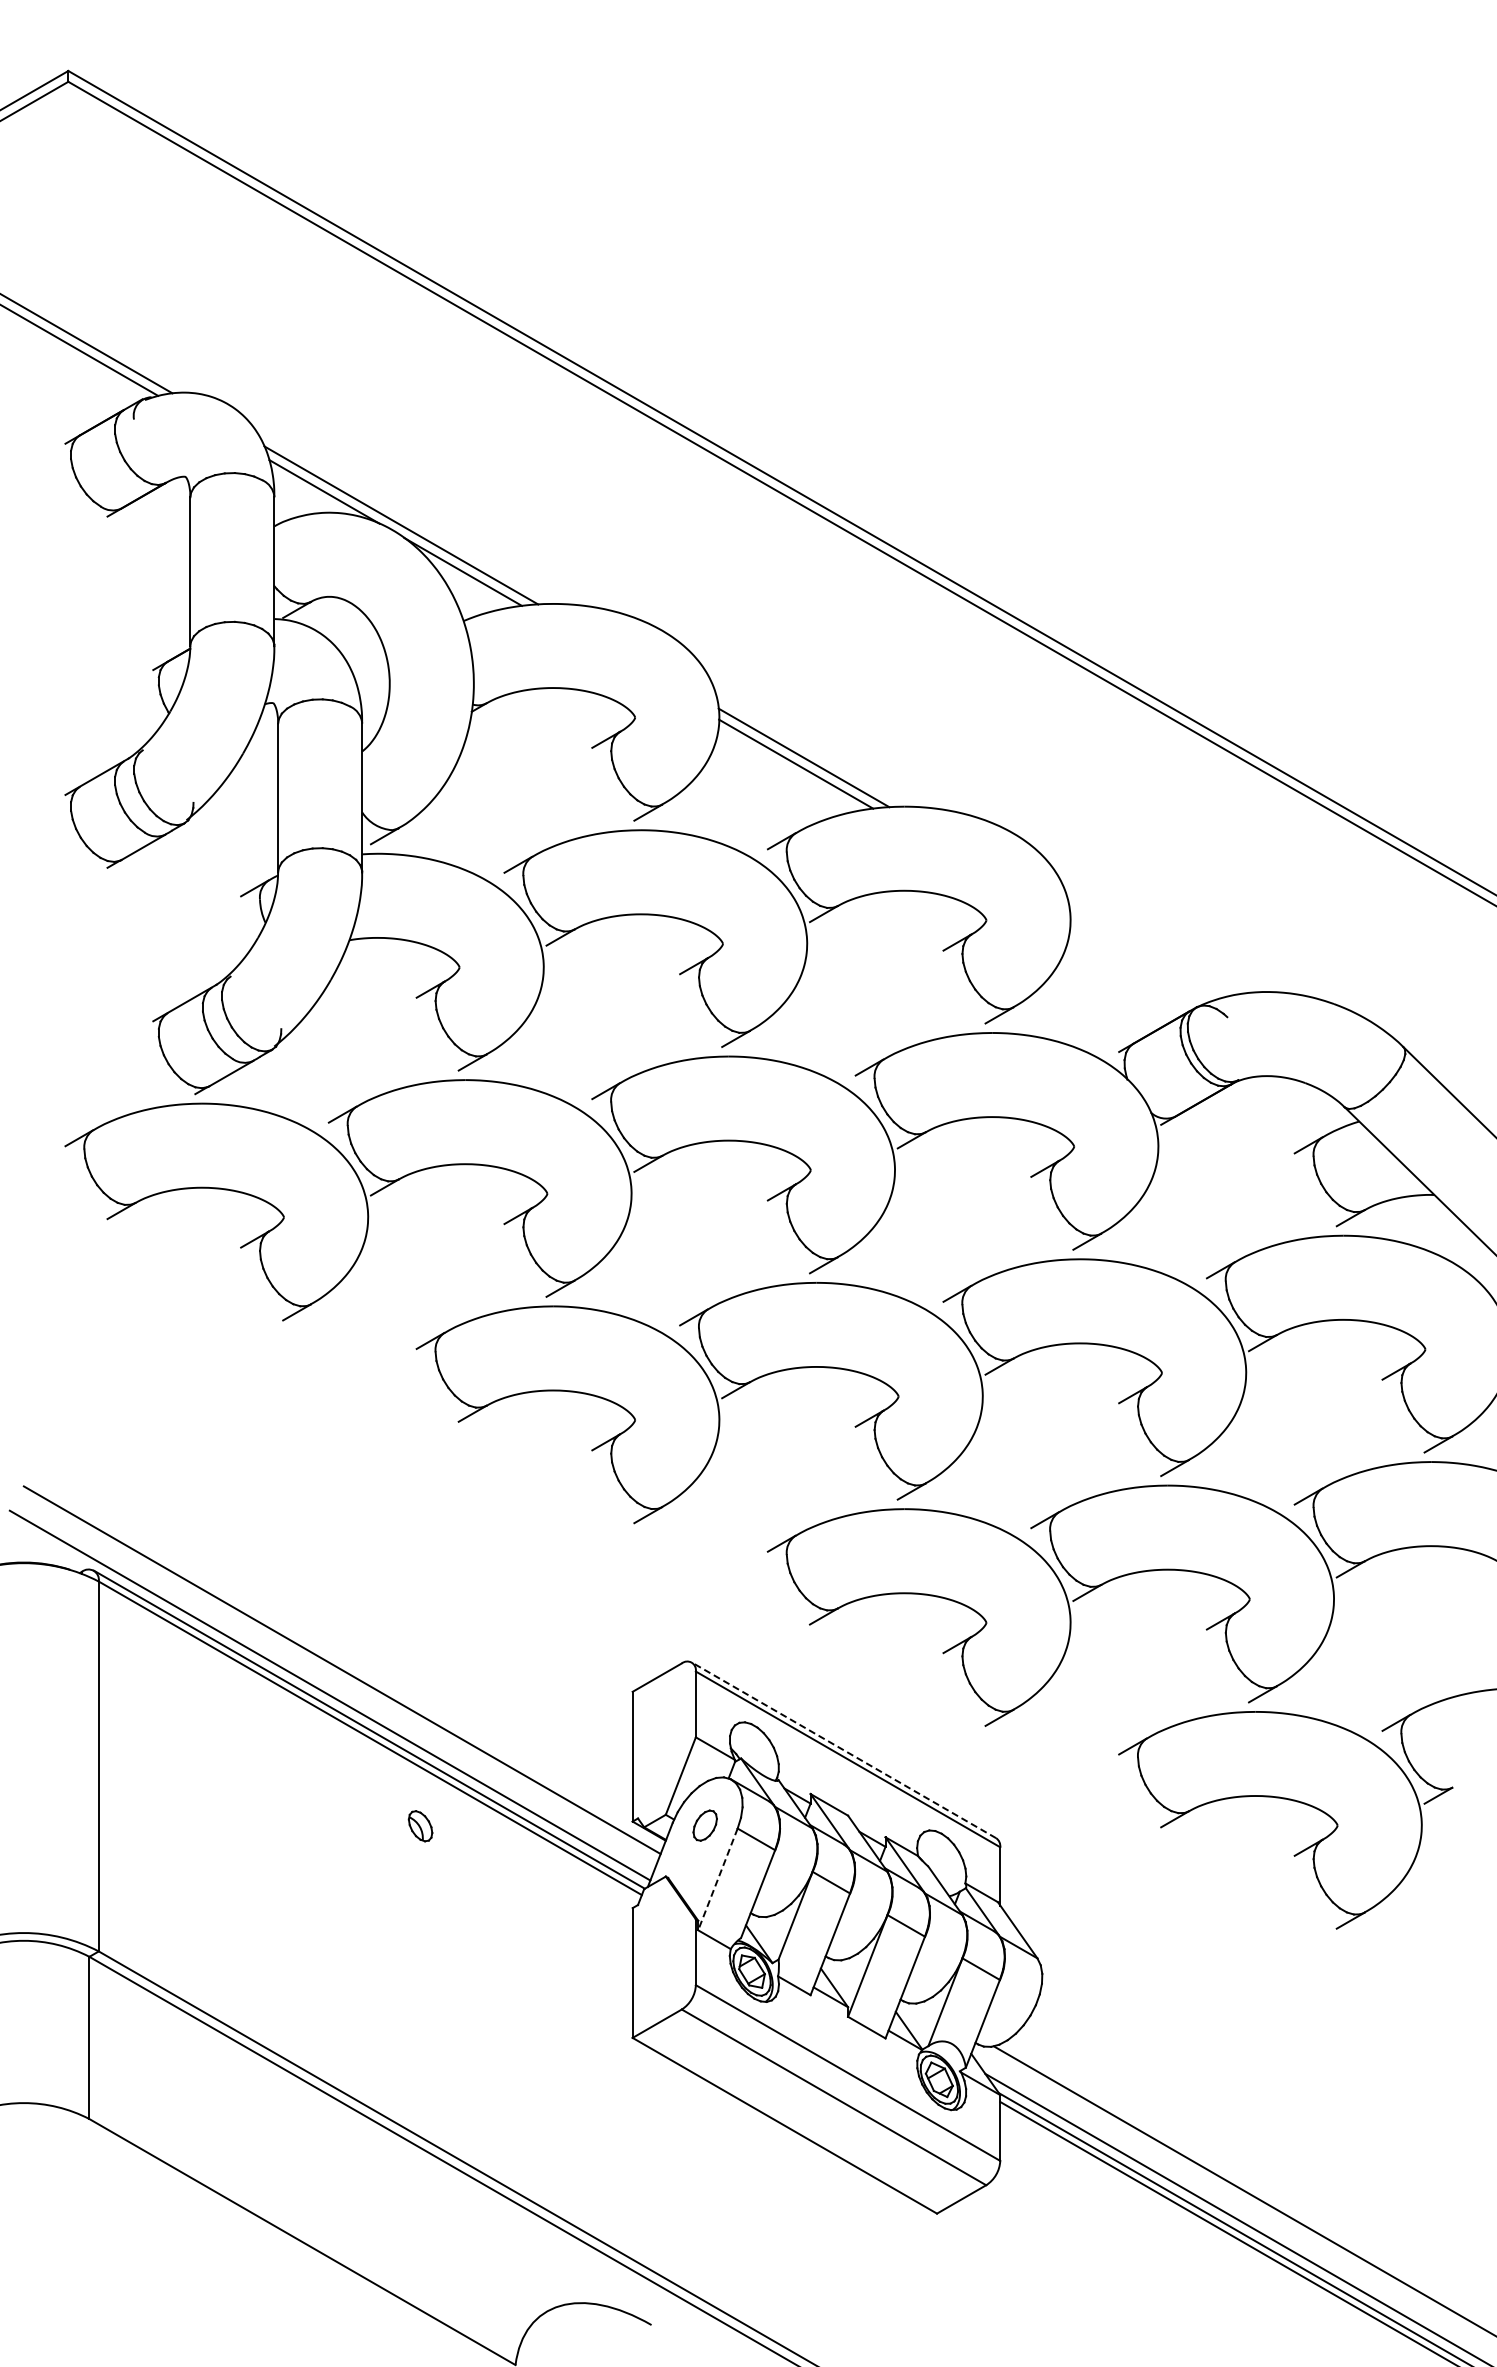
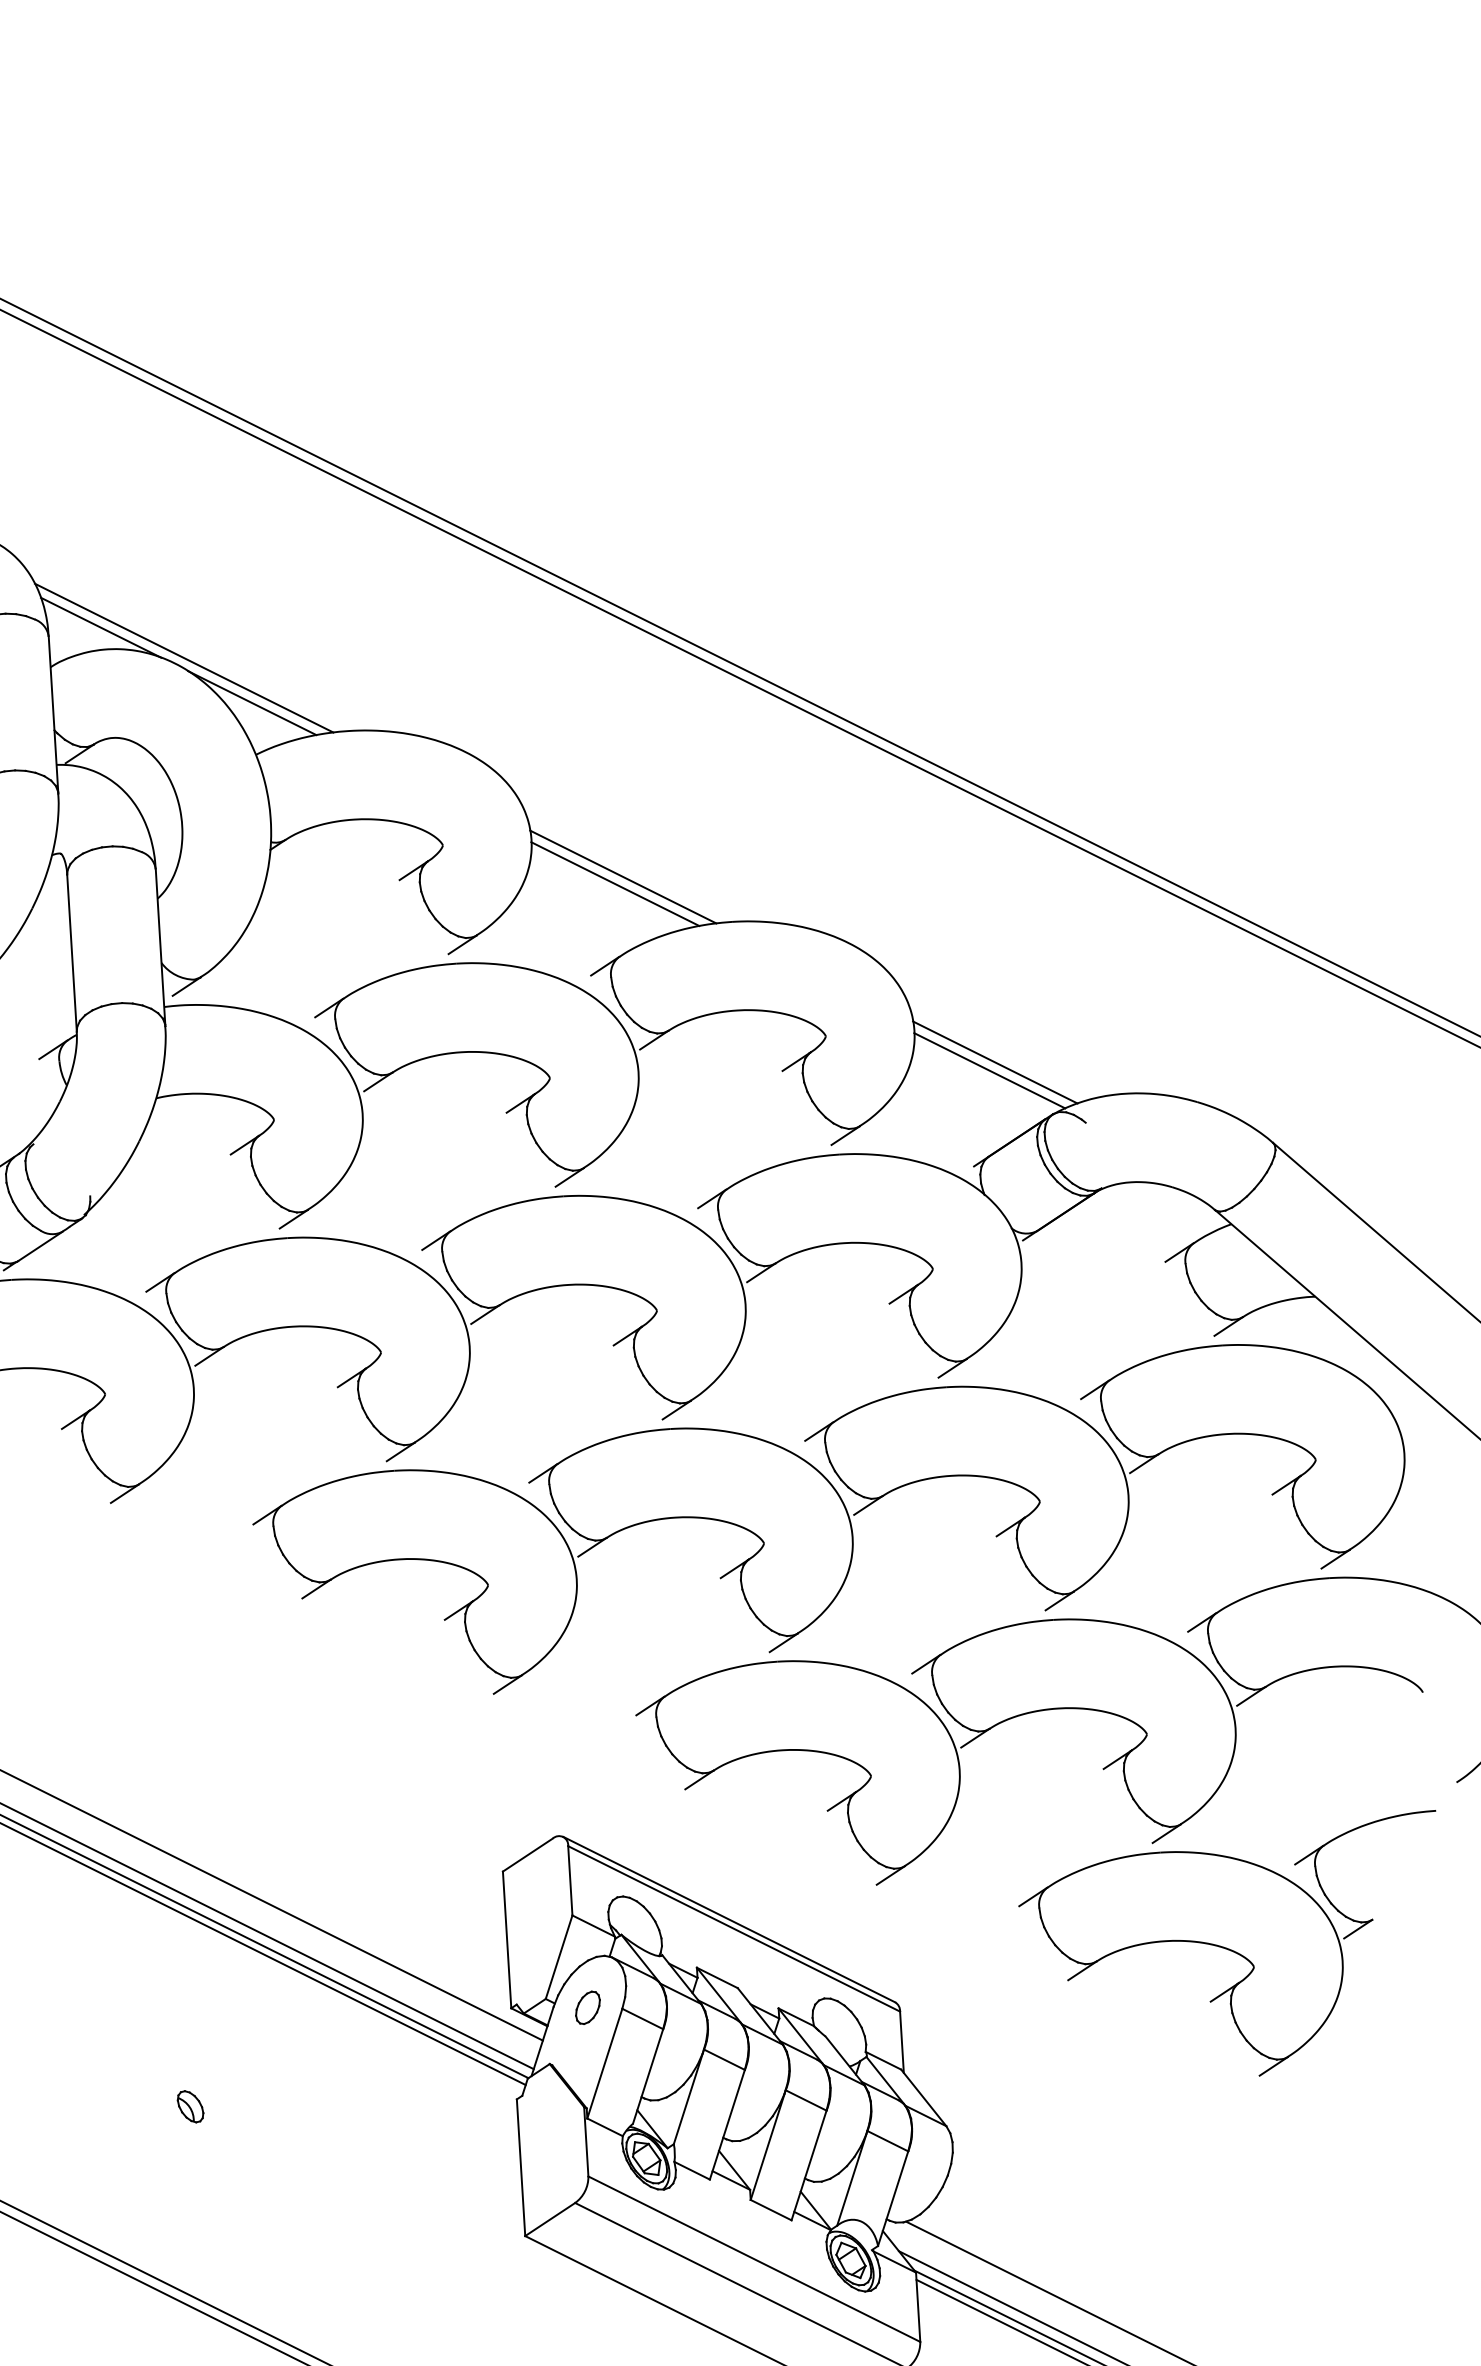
line: (1144, 954) -> (994, 1062), added
line: (1139, 962) -> (989, 1070), added
line: (843, 1750) -> (728, 1919), dashed -> solid
part: (420, 1826) -> (190, 2107), moved
line: (717, 1879) -> (604, 2063), dashed -> solid

